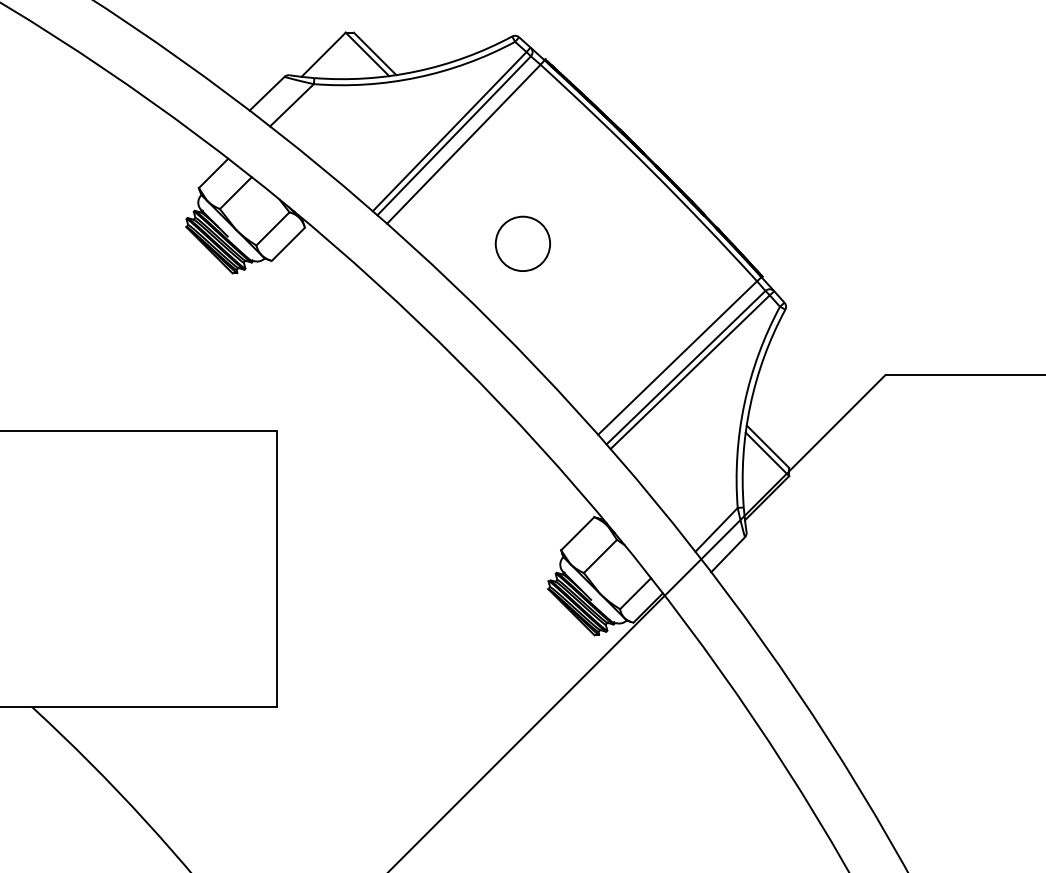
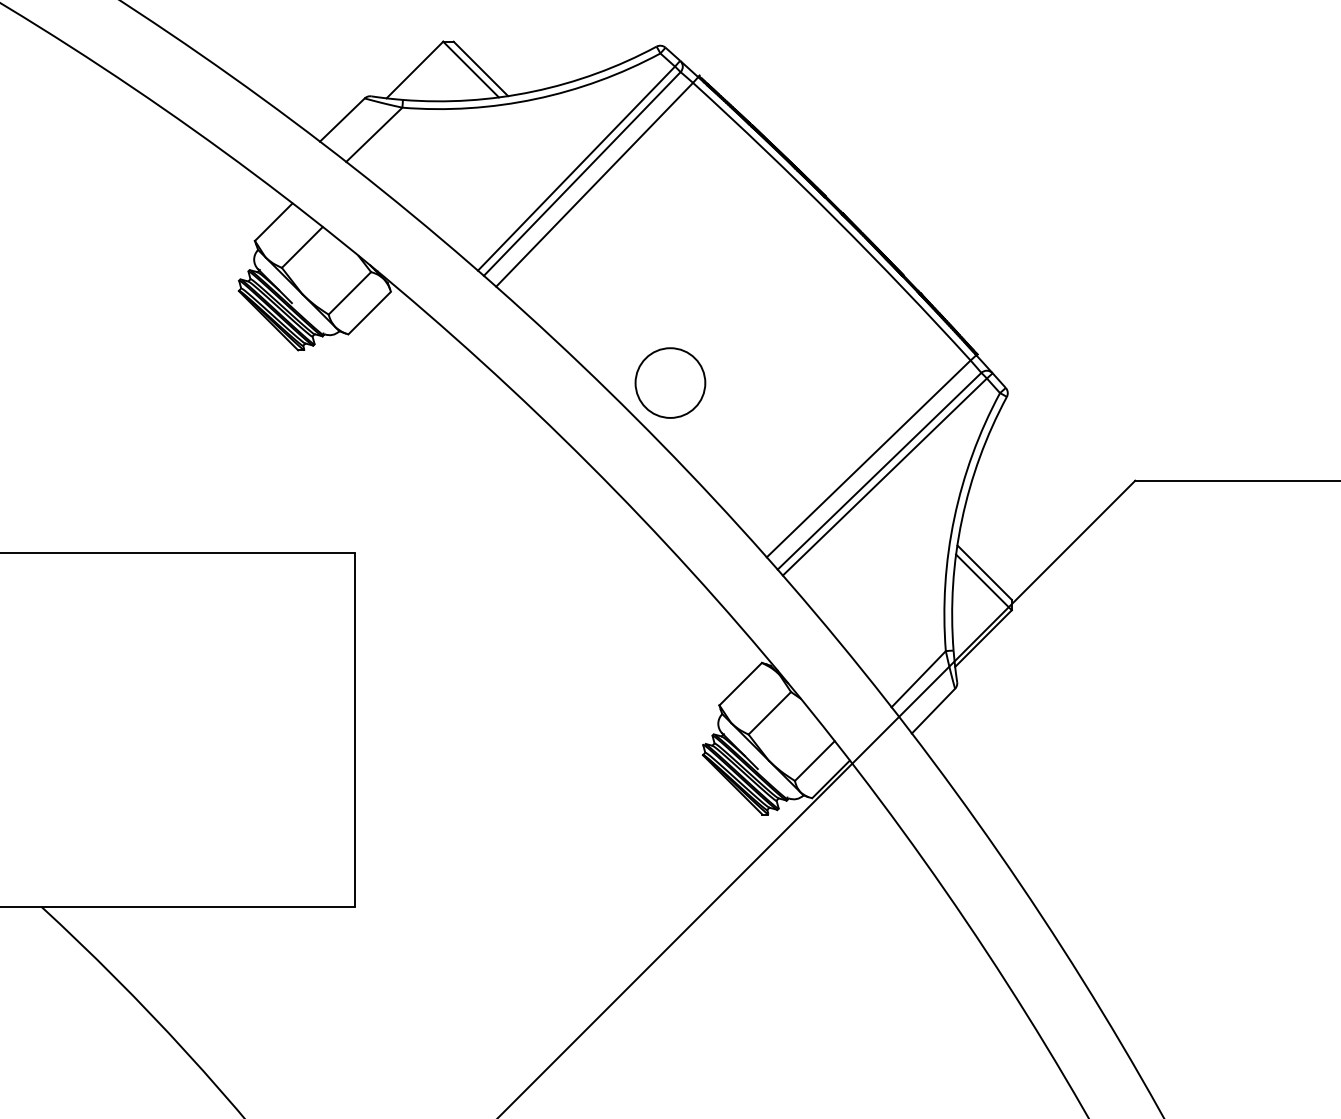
circle: (522, 243) -> (669, 382), moved

